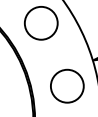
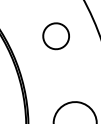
circle: (40, 22) -> (55, 35), size x0.6

